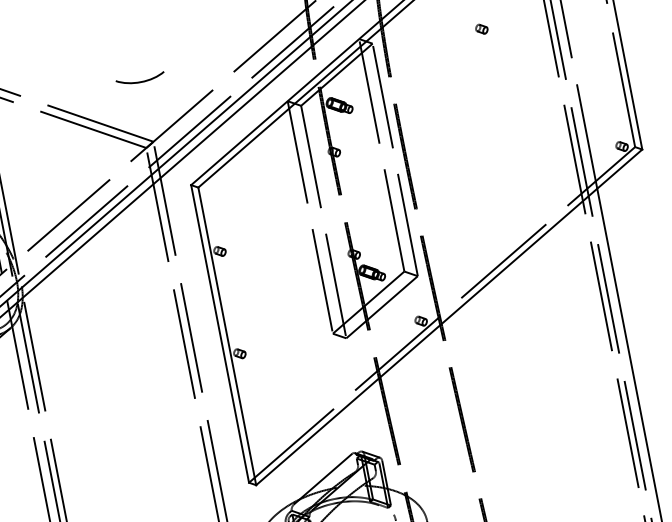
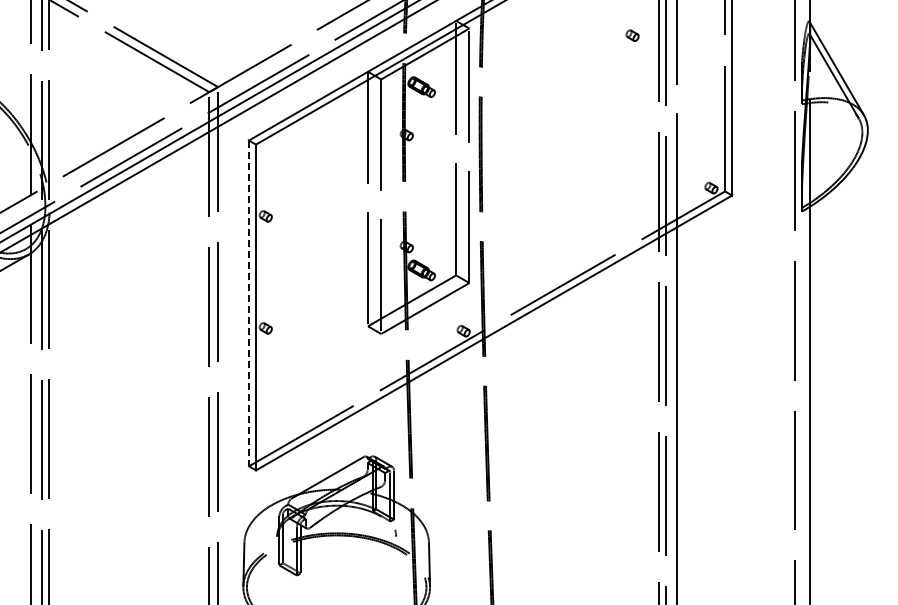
part: (481, 29) -> (632, 35), moved
curve: (140, 81) -> (216, 20), removed
line: (219, 334) -> (248, 303), solid -> dashed

